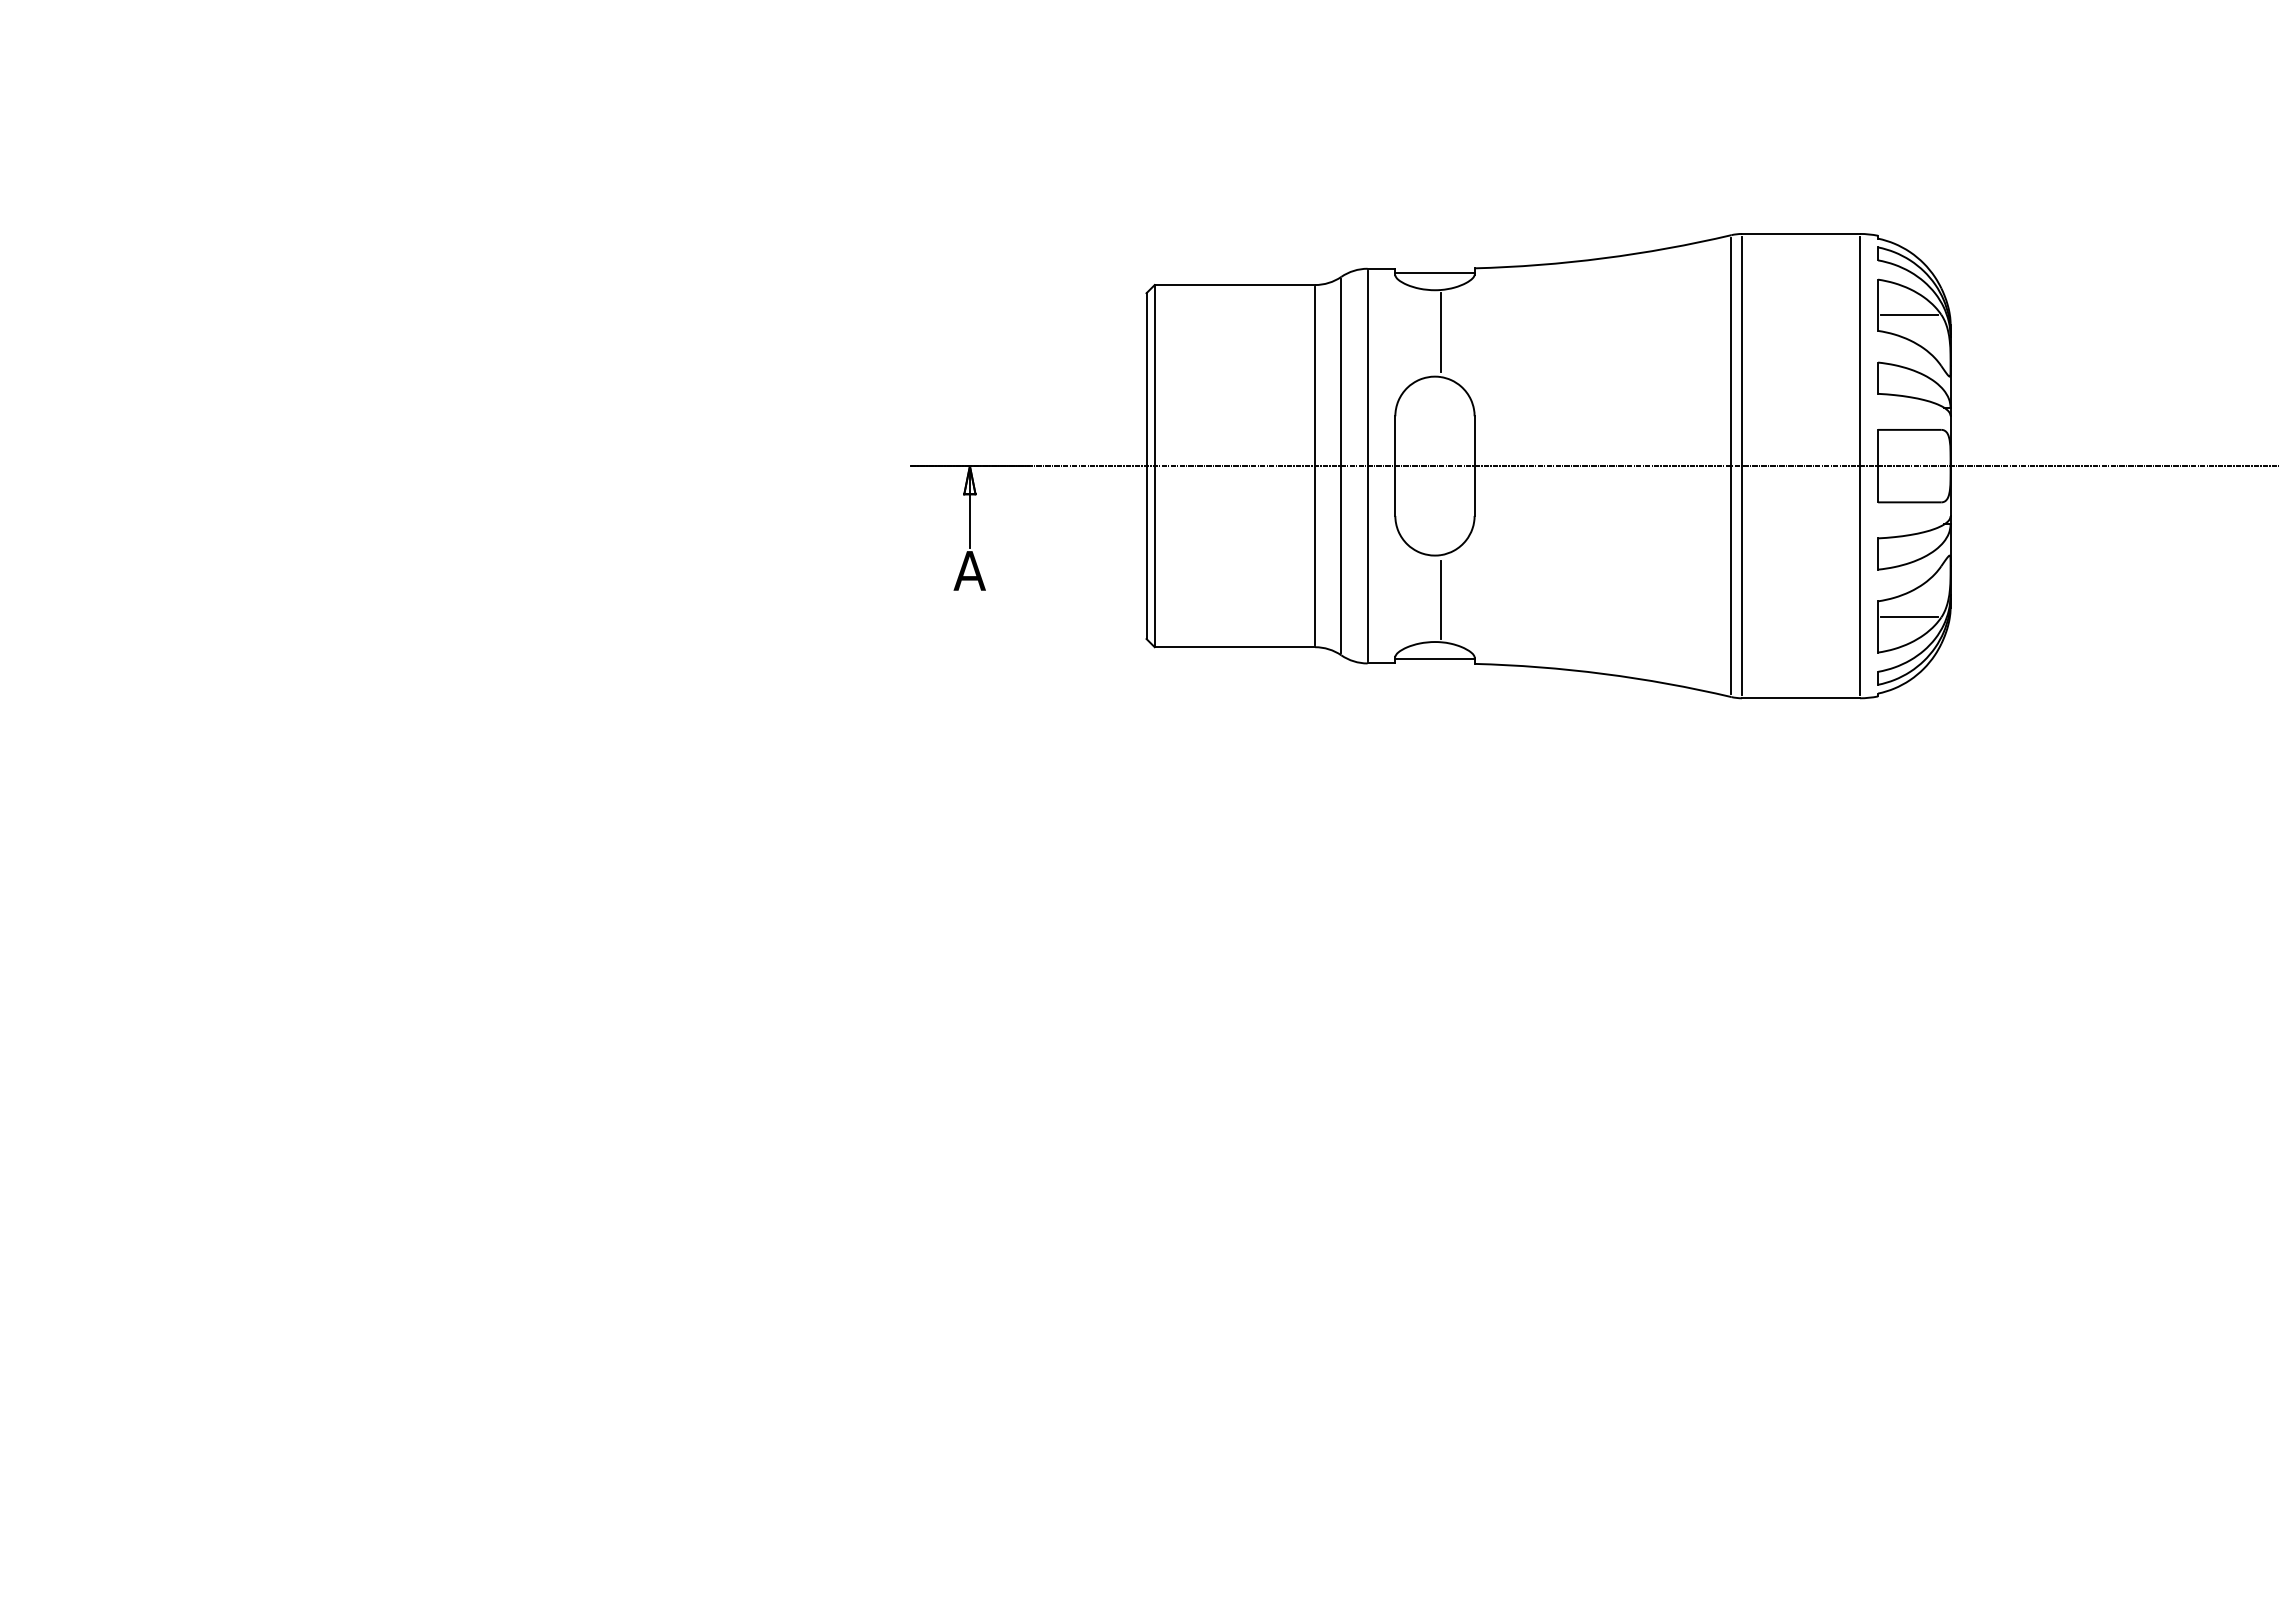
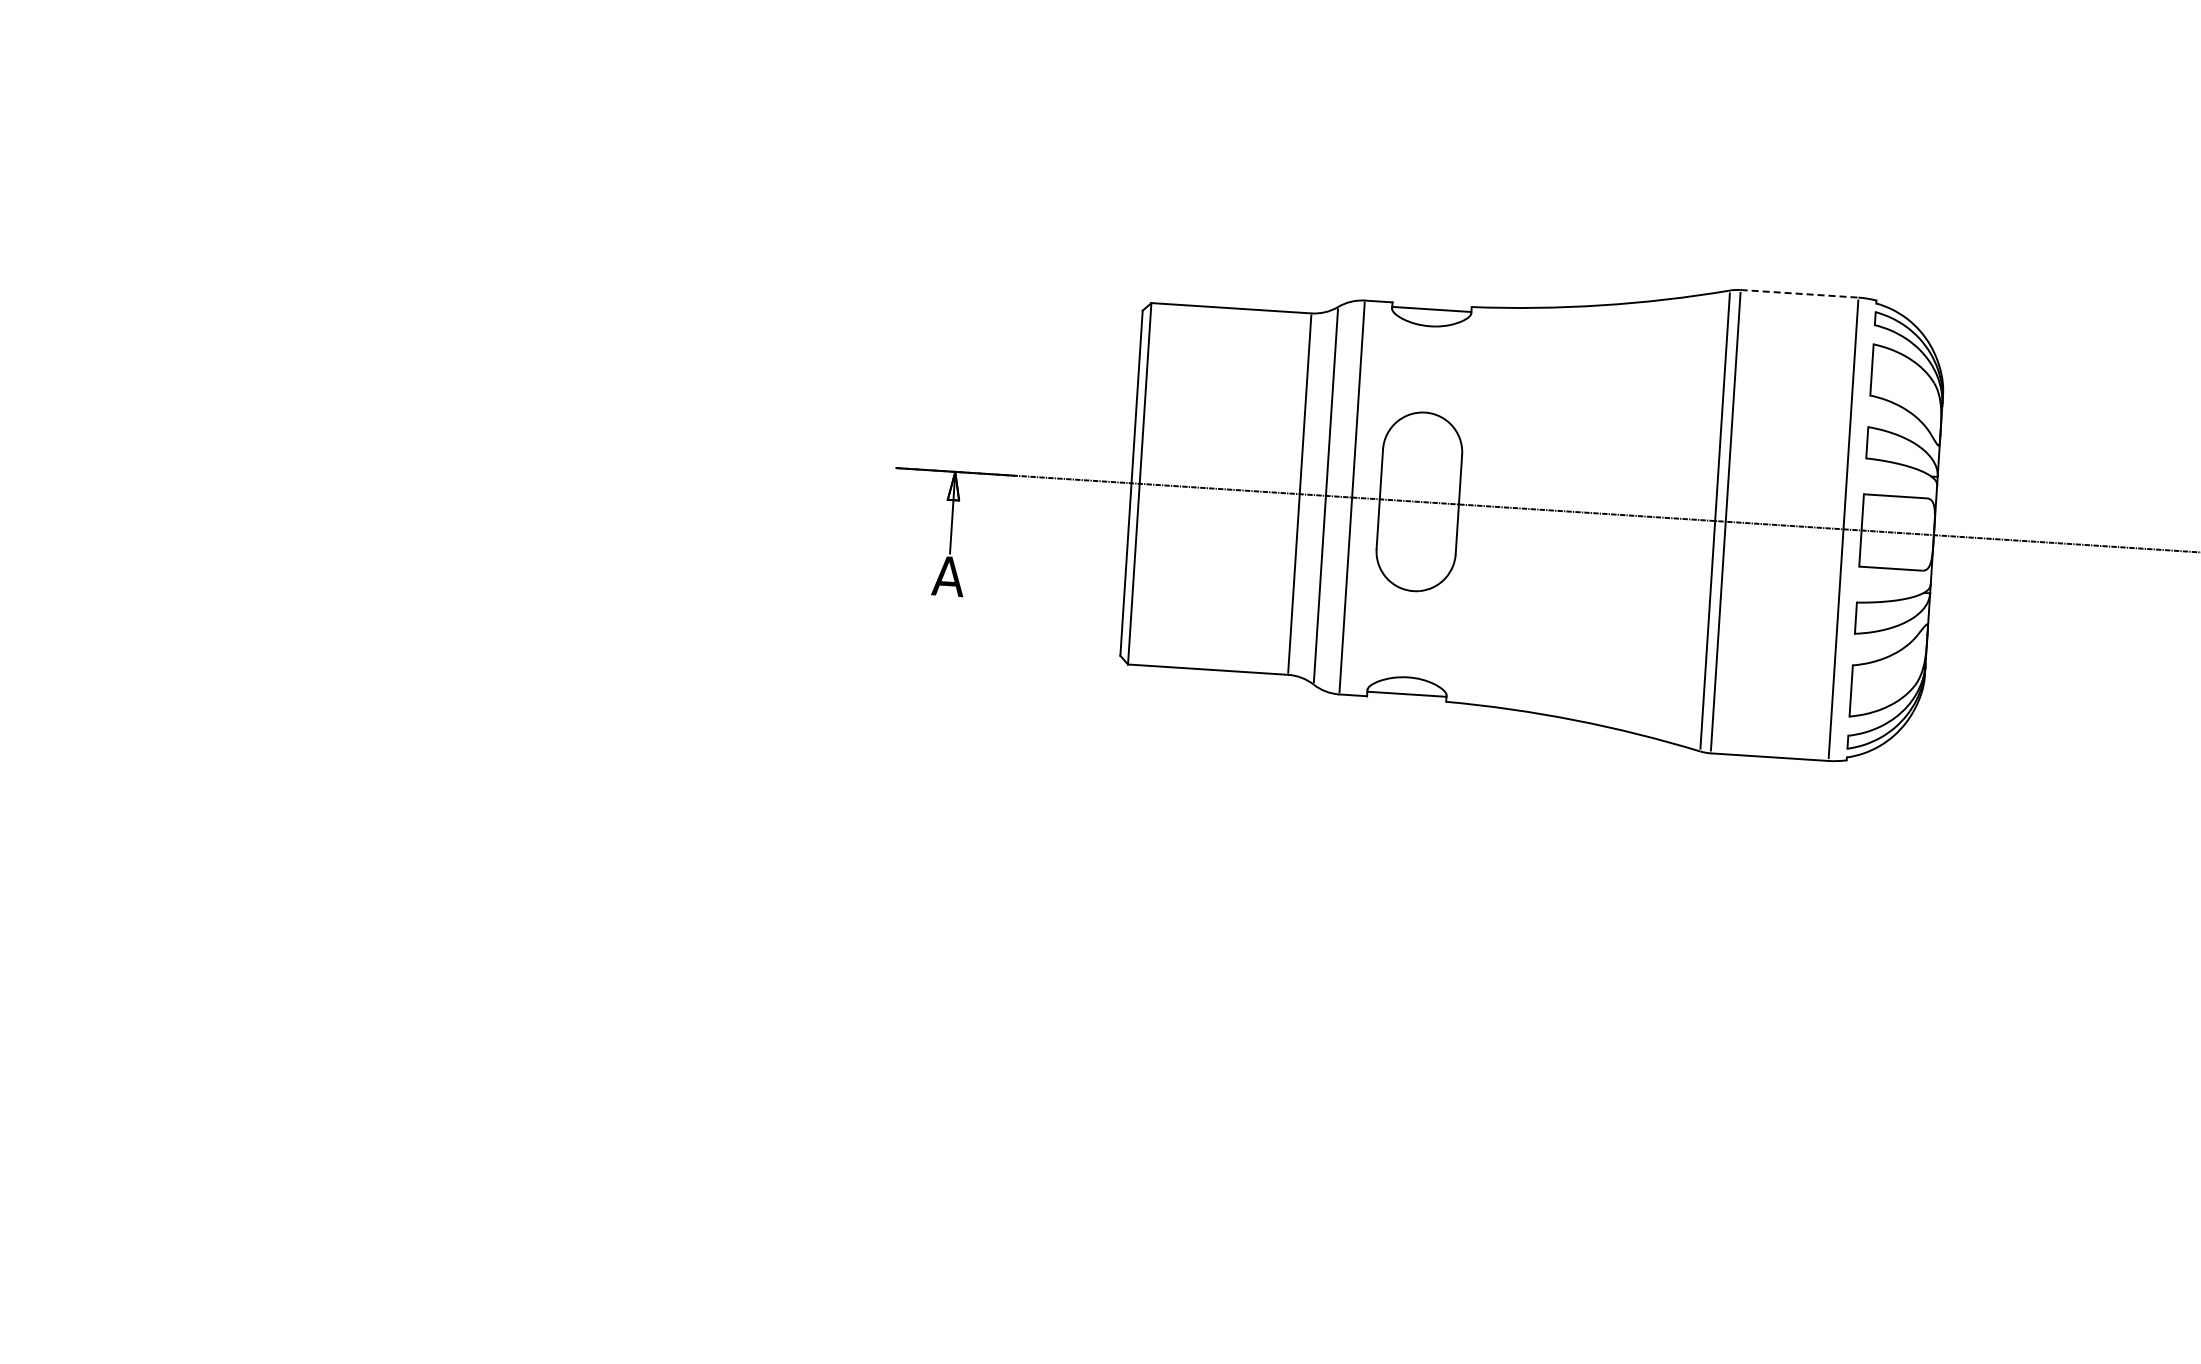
line: (1801, 233) -> (1800, 293), solid -> dashed
line: (1909, 314) -> (1902, 381), removed
line: (1440, 331) -> (1433, 367), removed
line: (1440, 599) -> (1416, 635), removed
line: (1909, 617) -> (1883, 683), removed

